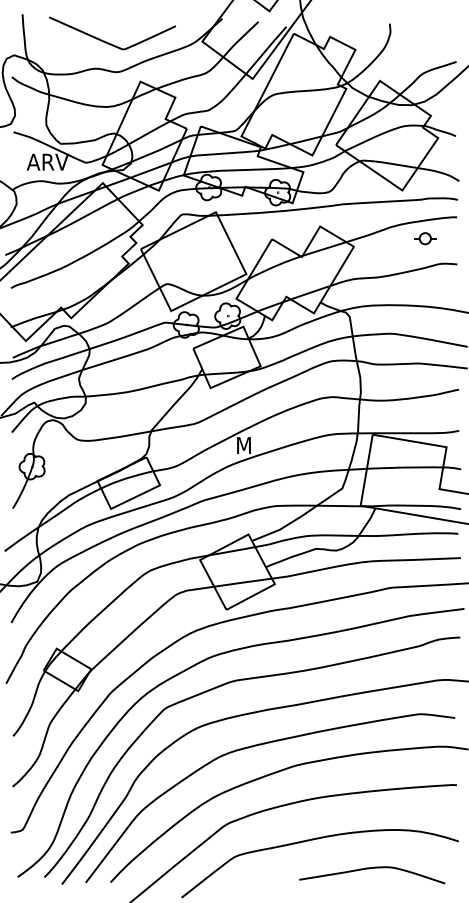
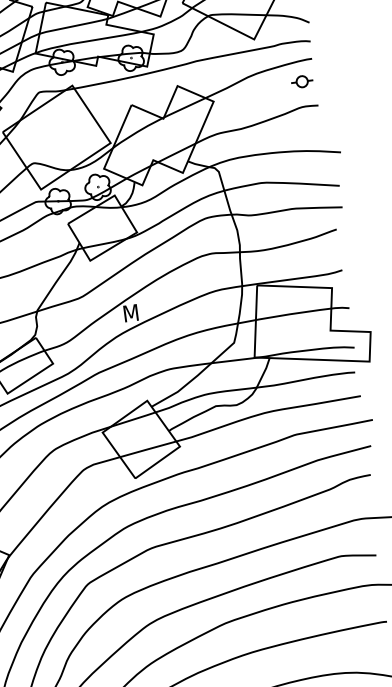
part: (425, 238) -> (302, 81), moved

